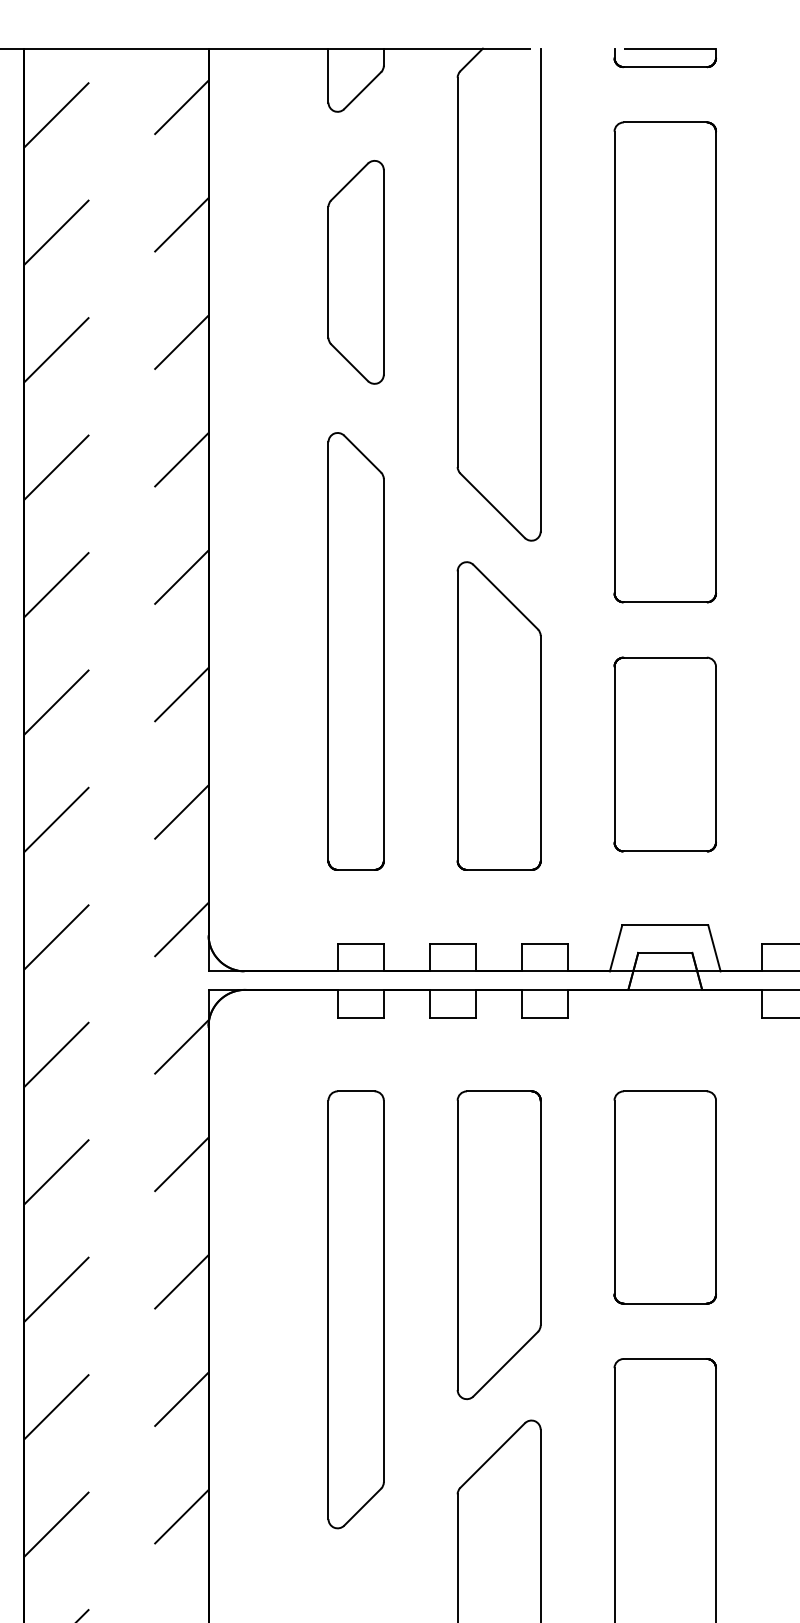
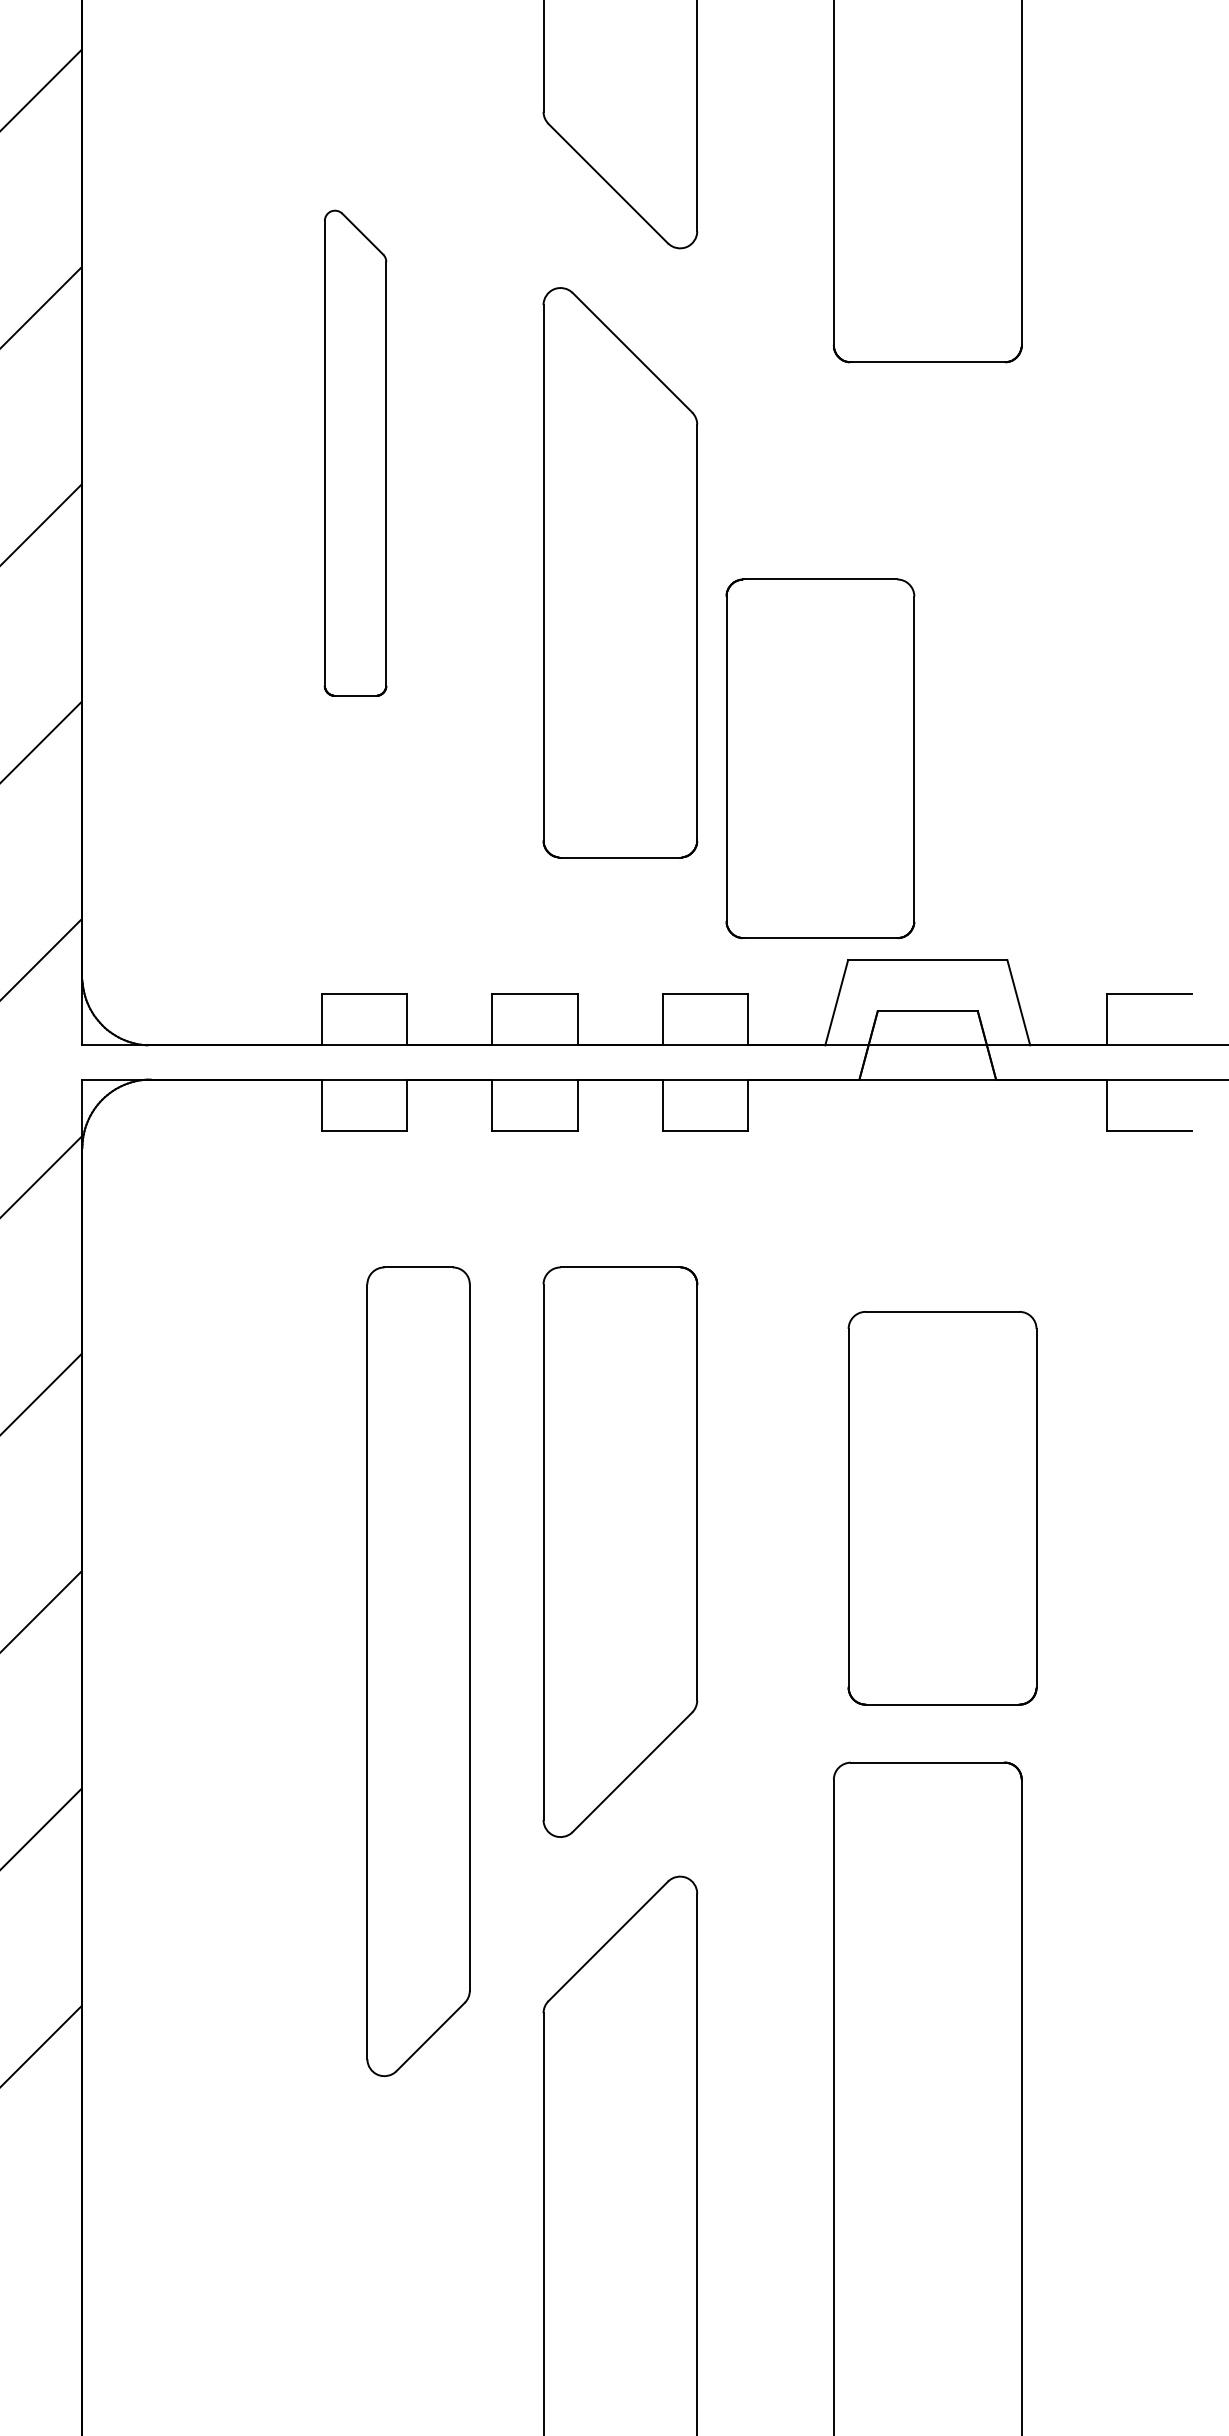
part: (355, 651) -> (354, 453), size x0.6
part: (664, 754) -> (818, 758), moved
part: (664, 1197) -> (941, 1508), moved
part: (355, 1309) -> (417, 1671), moved

